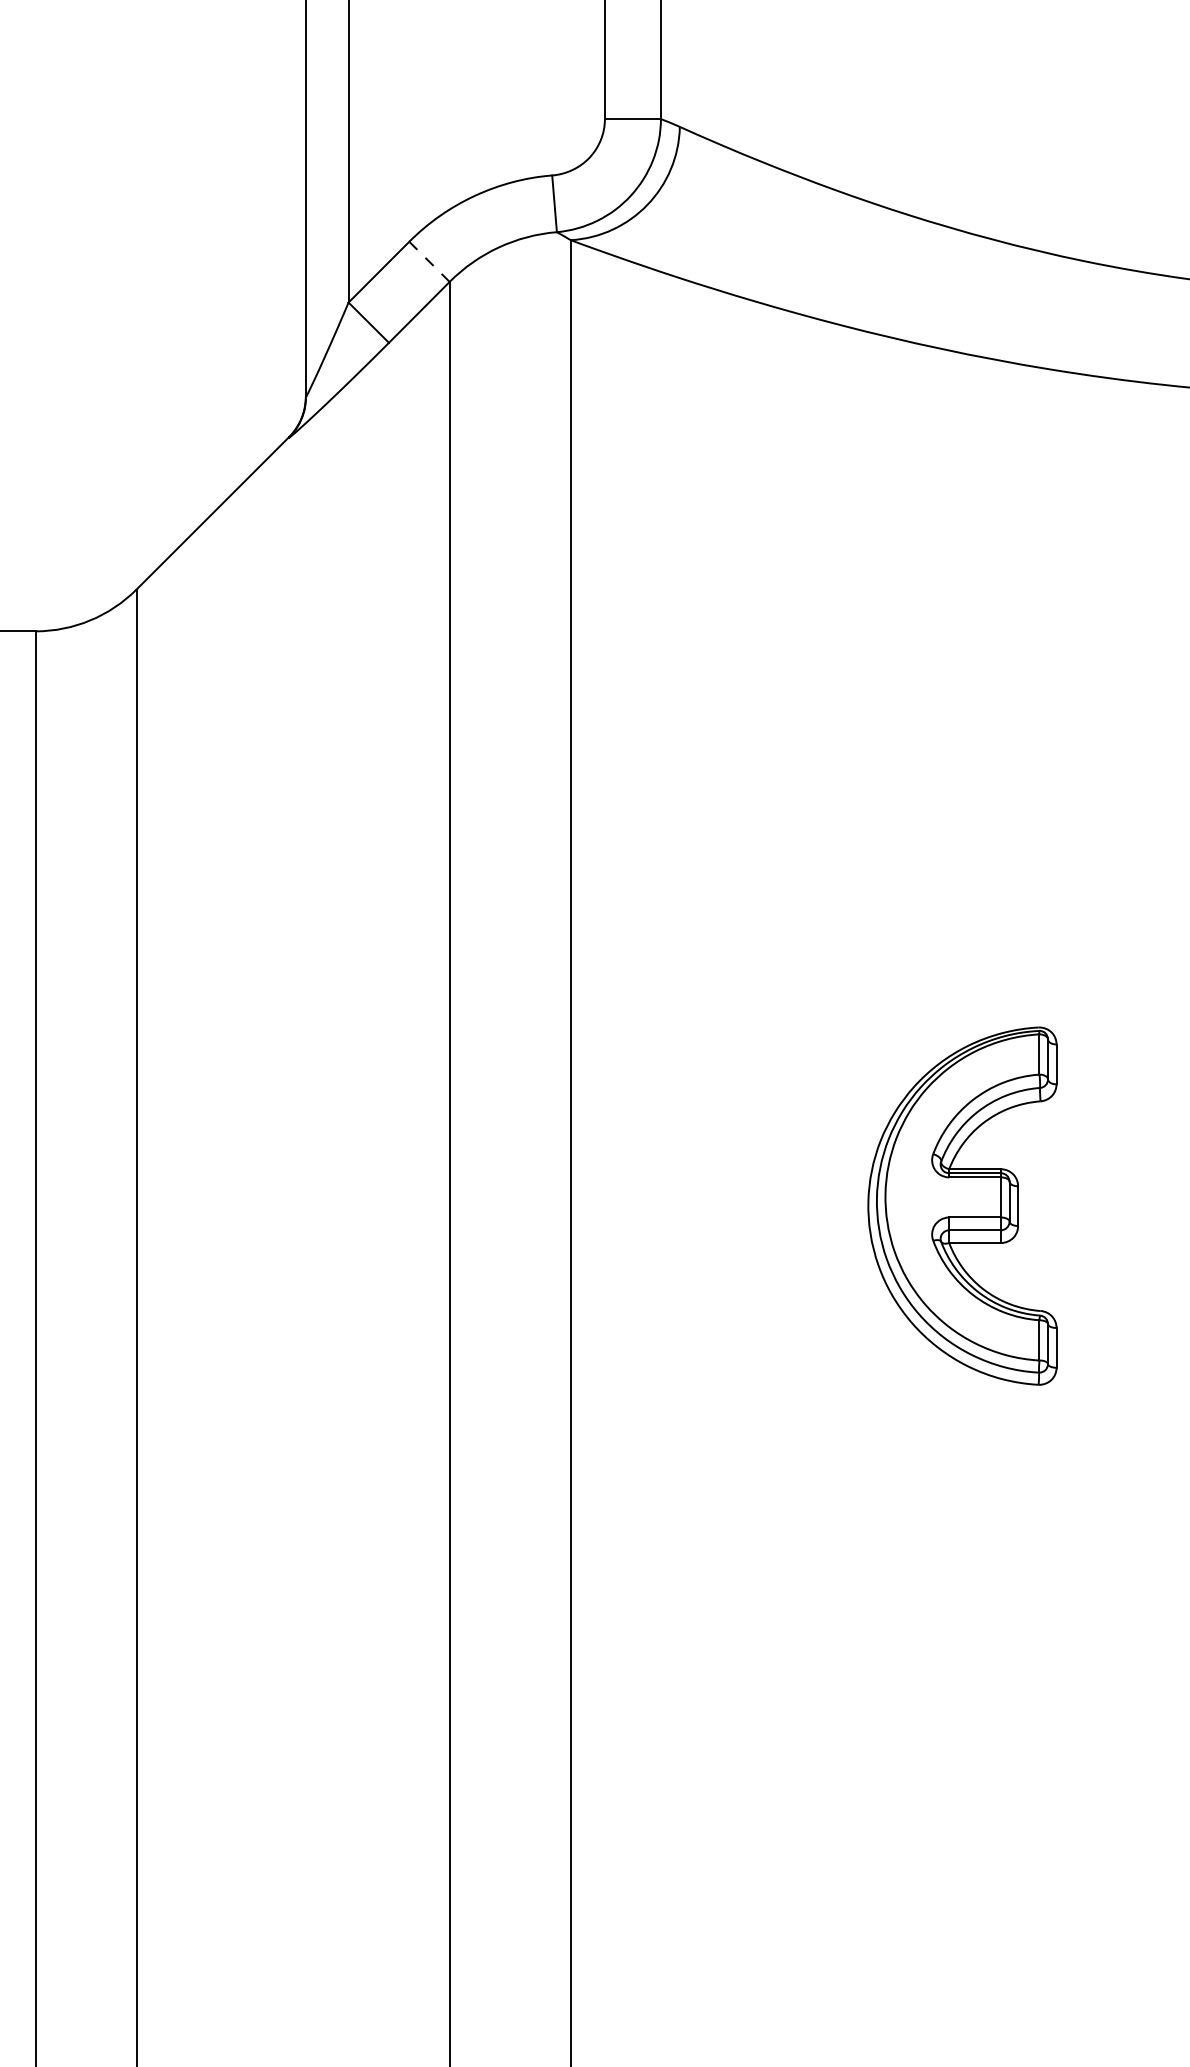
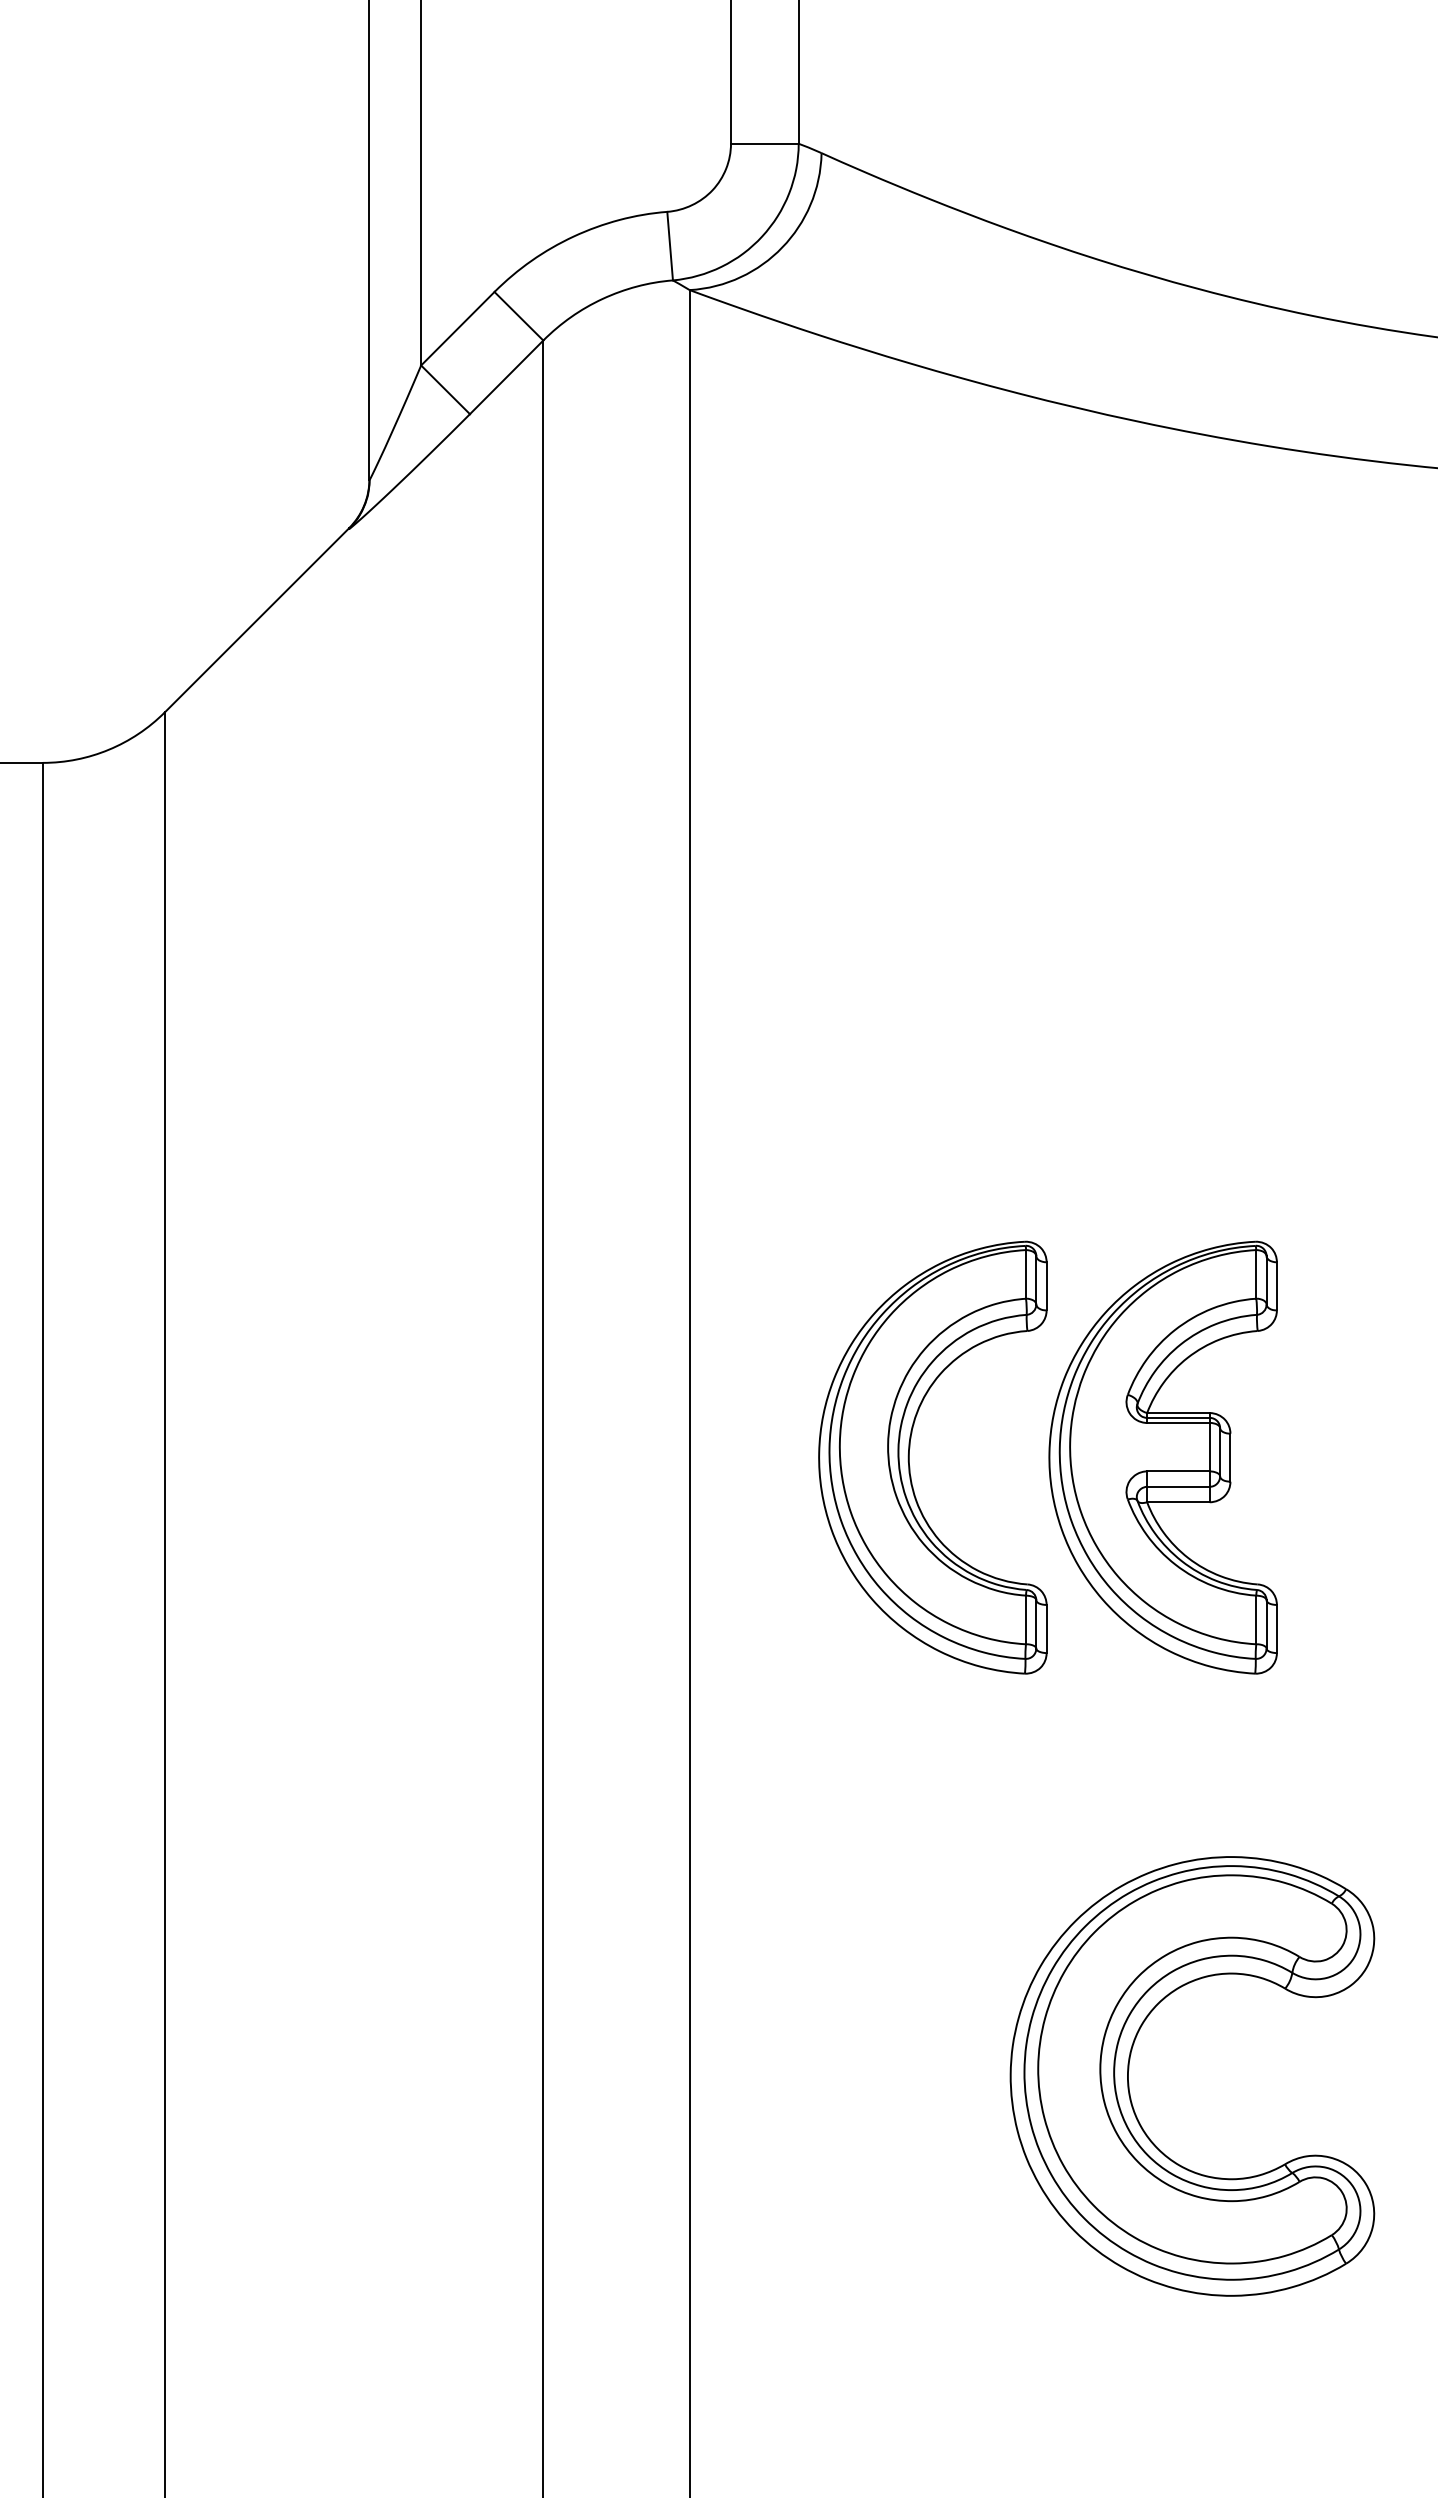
line: (429, 262) -> (519, 316), dashed -> solid
part: (752, 1205) -> (909, 1457), added
part: (934, 1712) -> (1129, 2069), added

